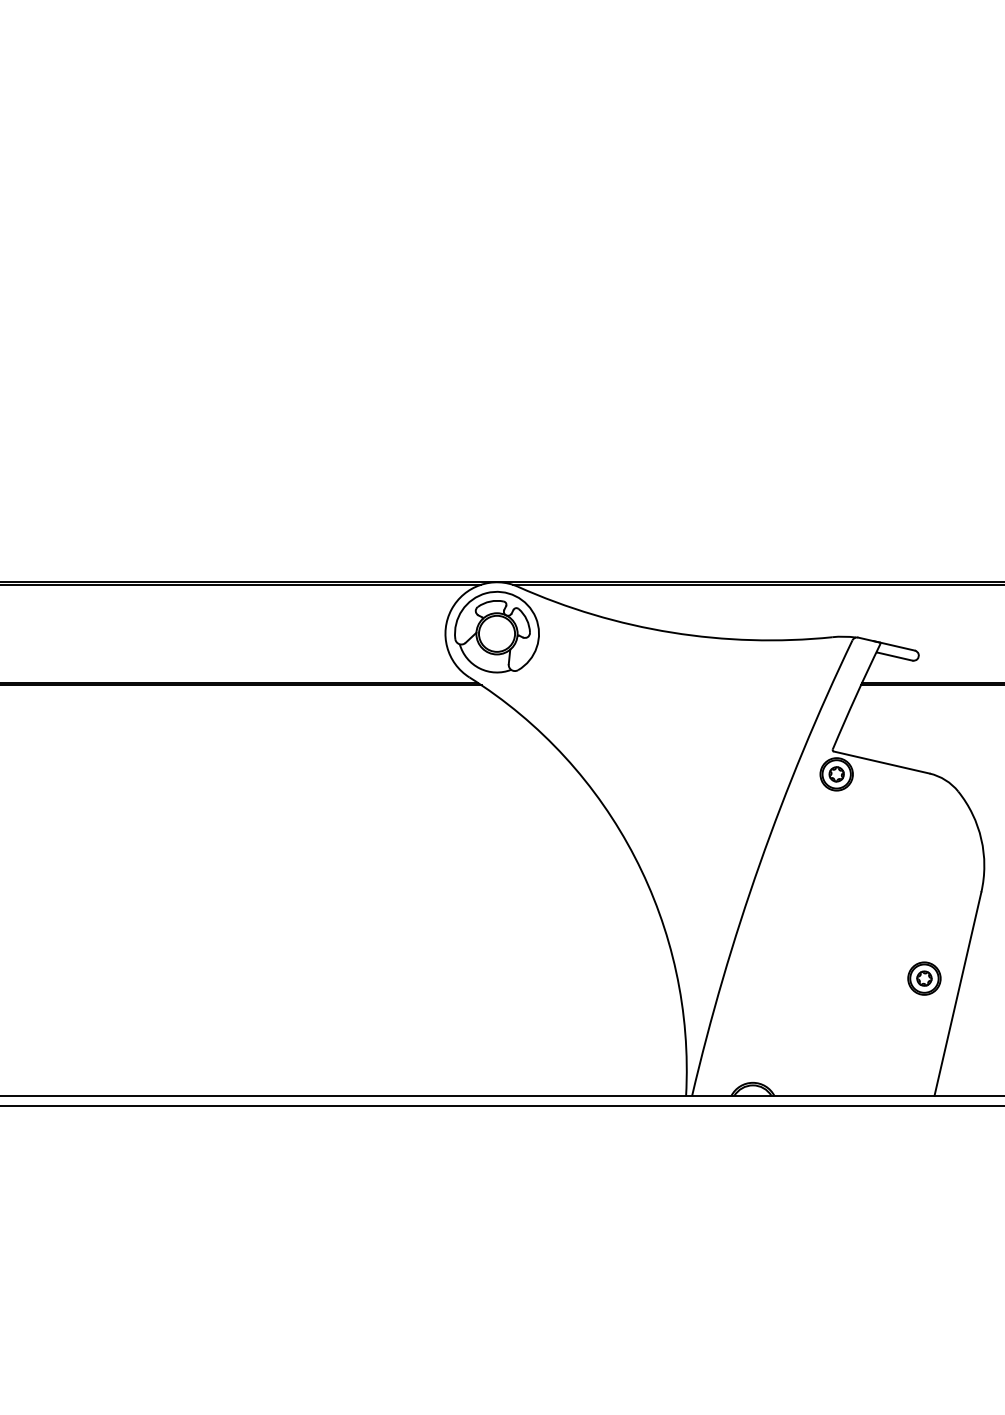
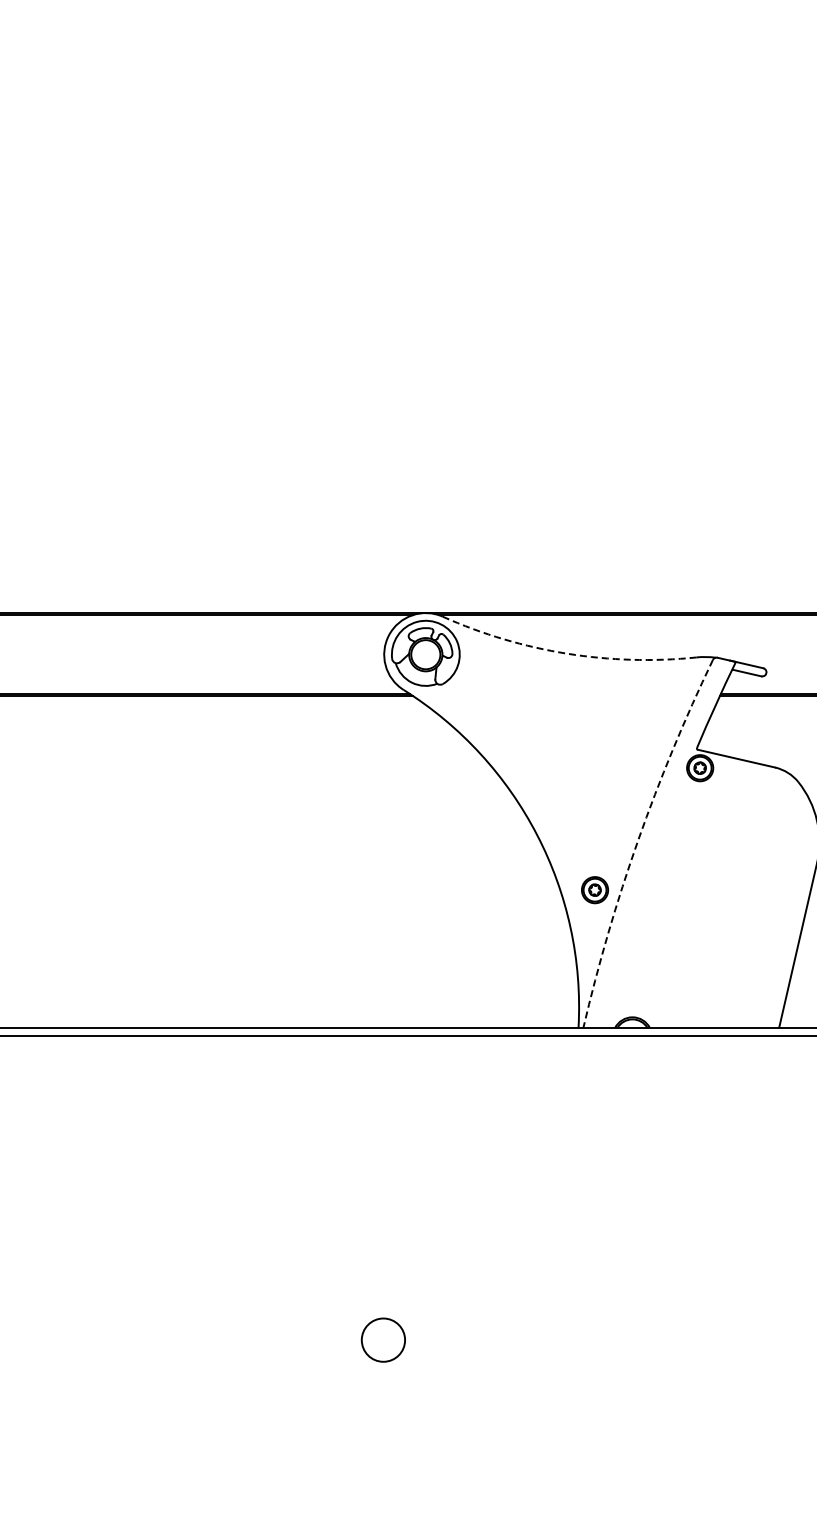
arc: (672, 632) -> (567, 653), solid -> dashed
arc: (760, 863) -> (638, 840), solid -> dashed
part: (923, 979) -> (594, 890), moved

